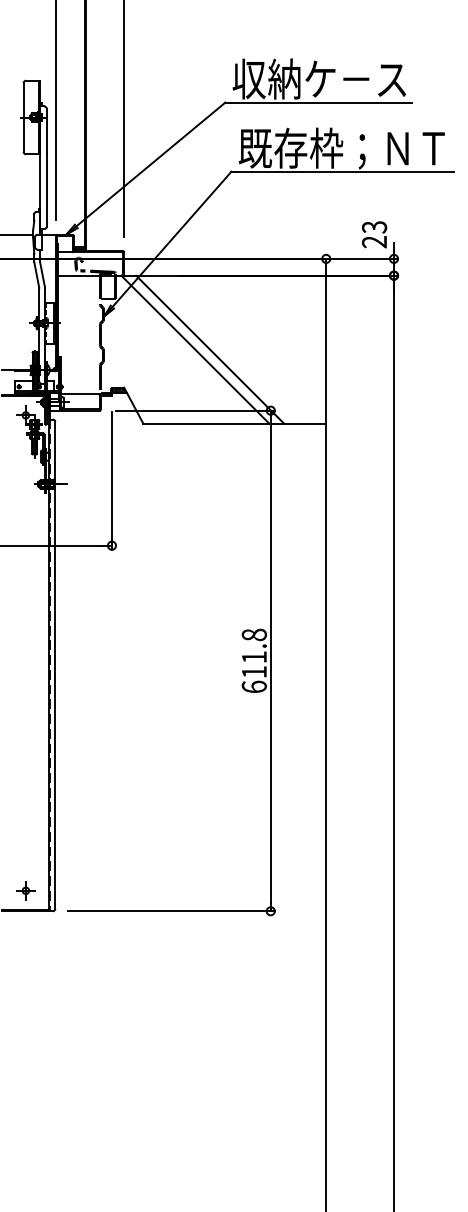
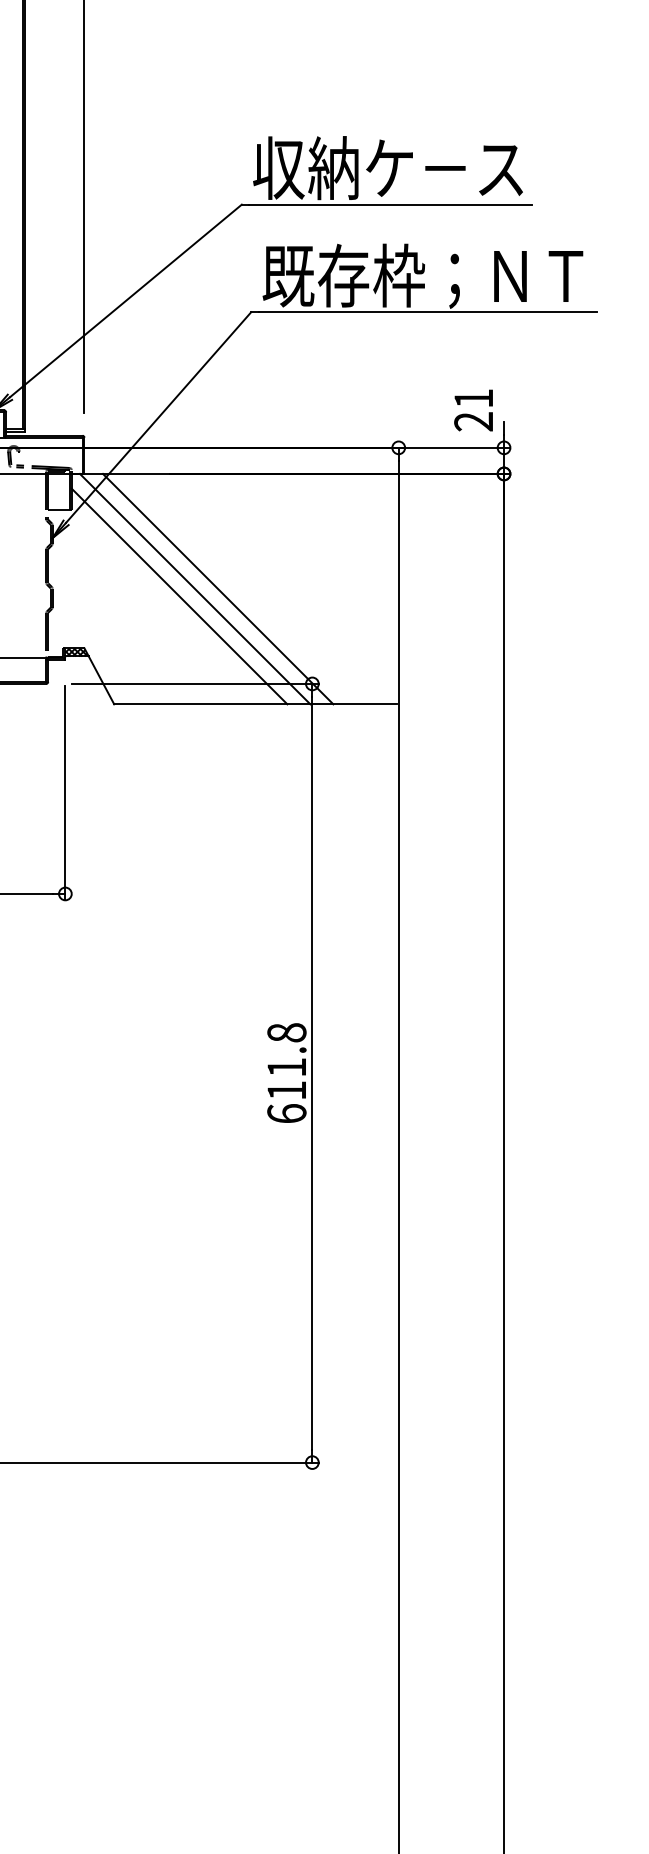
text: (374, 227) -> (473, 398), 23 -> 21
line: (185, 354) -> (179, 596), added

